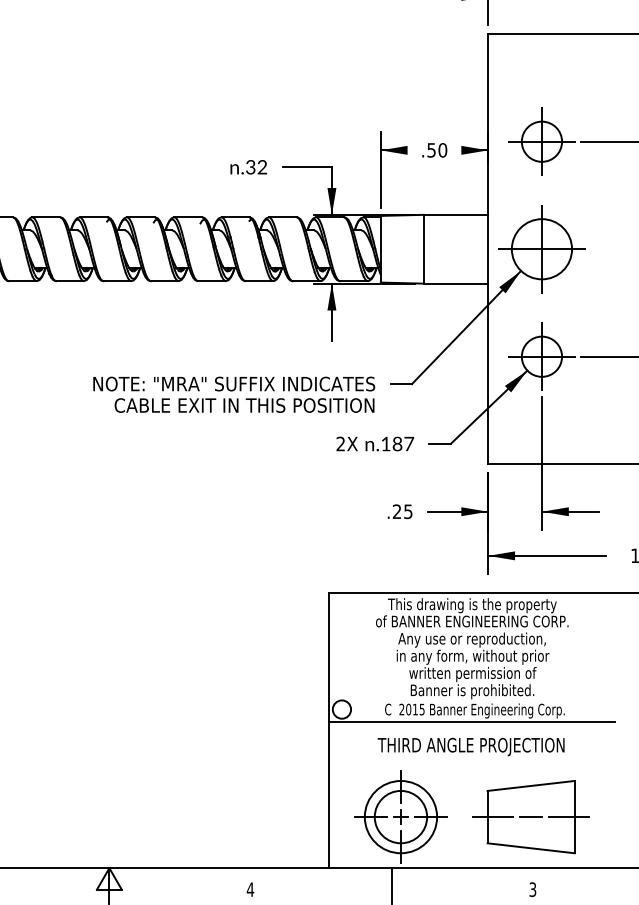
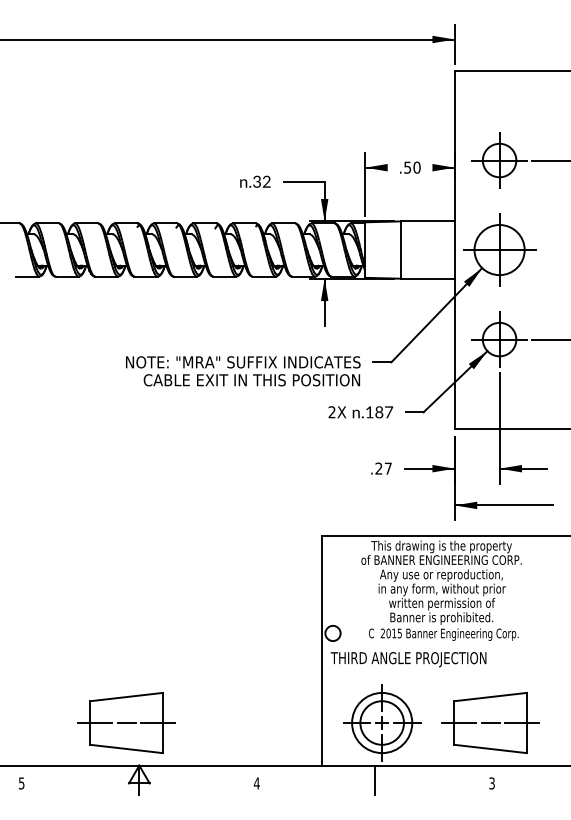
text: (407, 511) -> (387, 468), .25 -> .27
line: (470, 721) -> (440, 643), removed
text: (470, 746) -> (408, 659), moved
part: (93, 816) -> (126, 722), added

